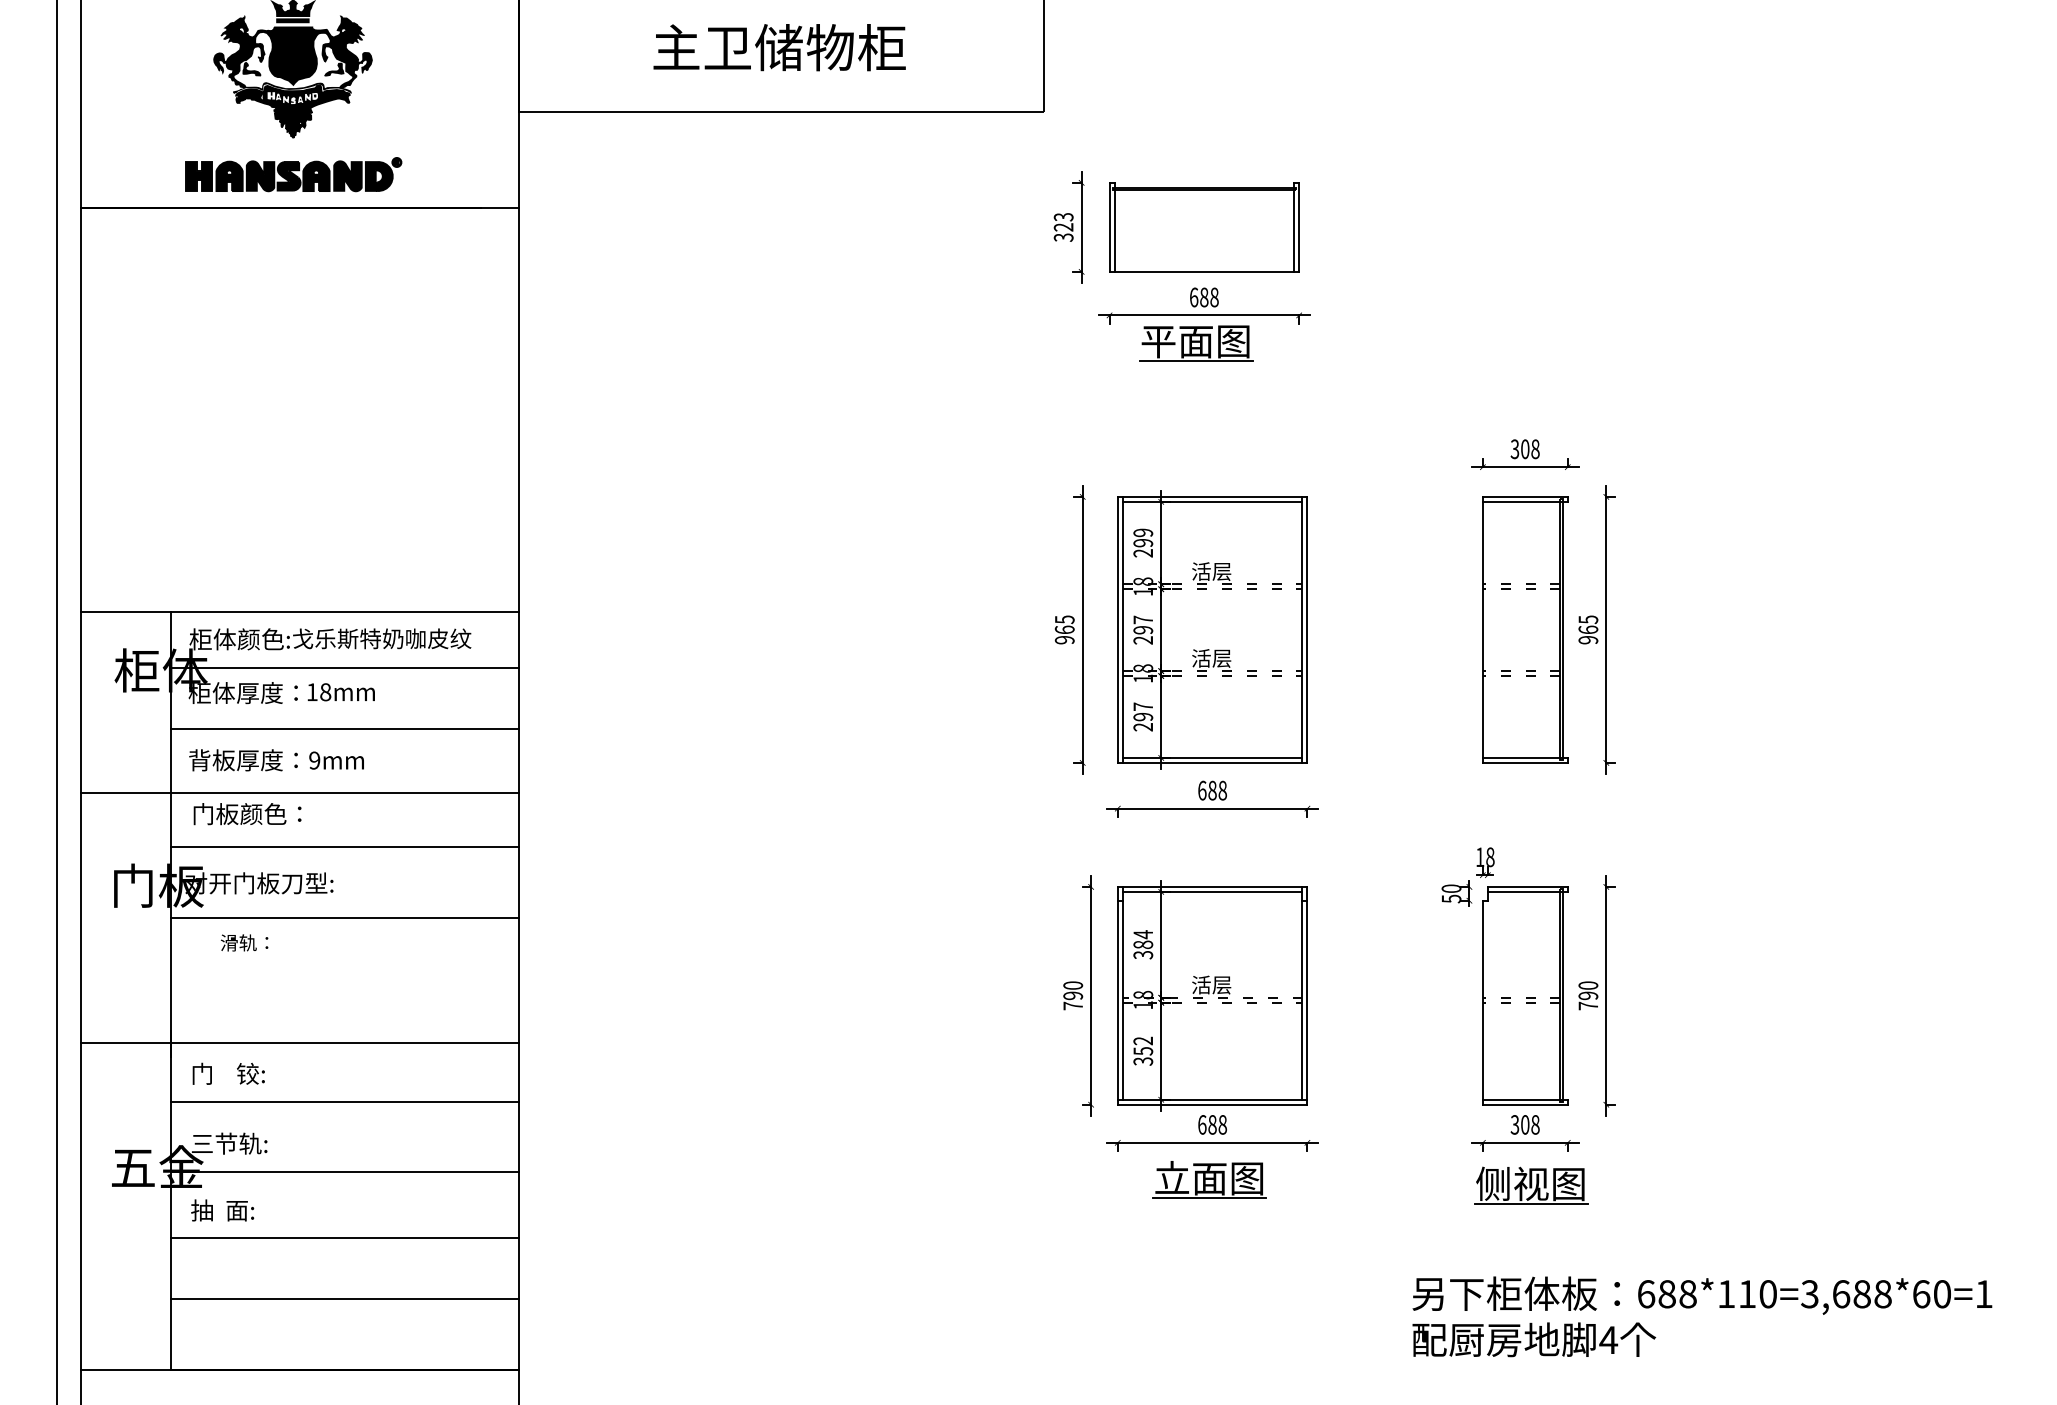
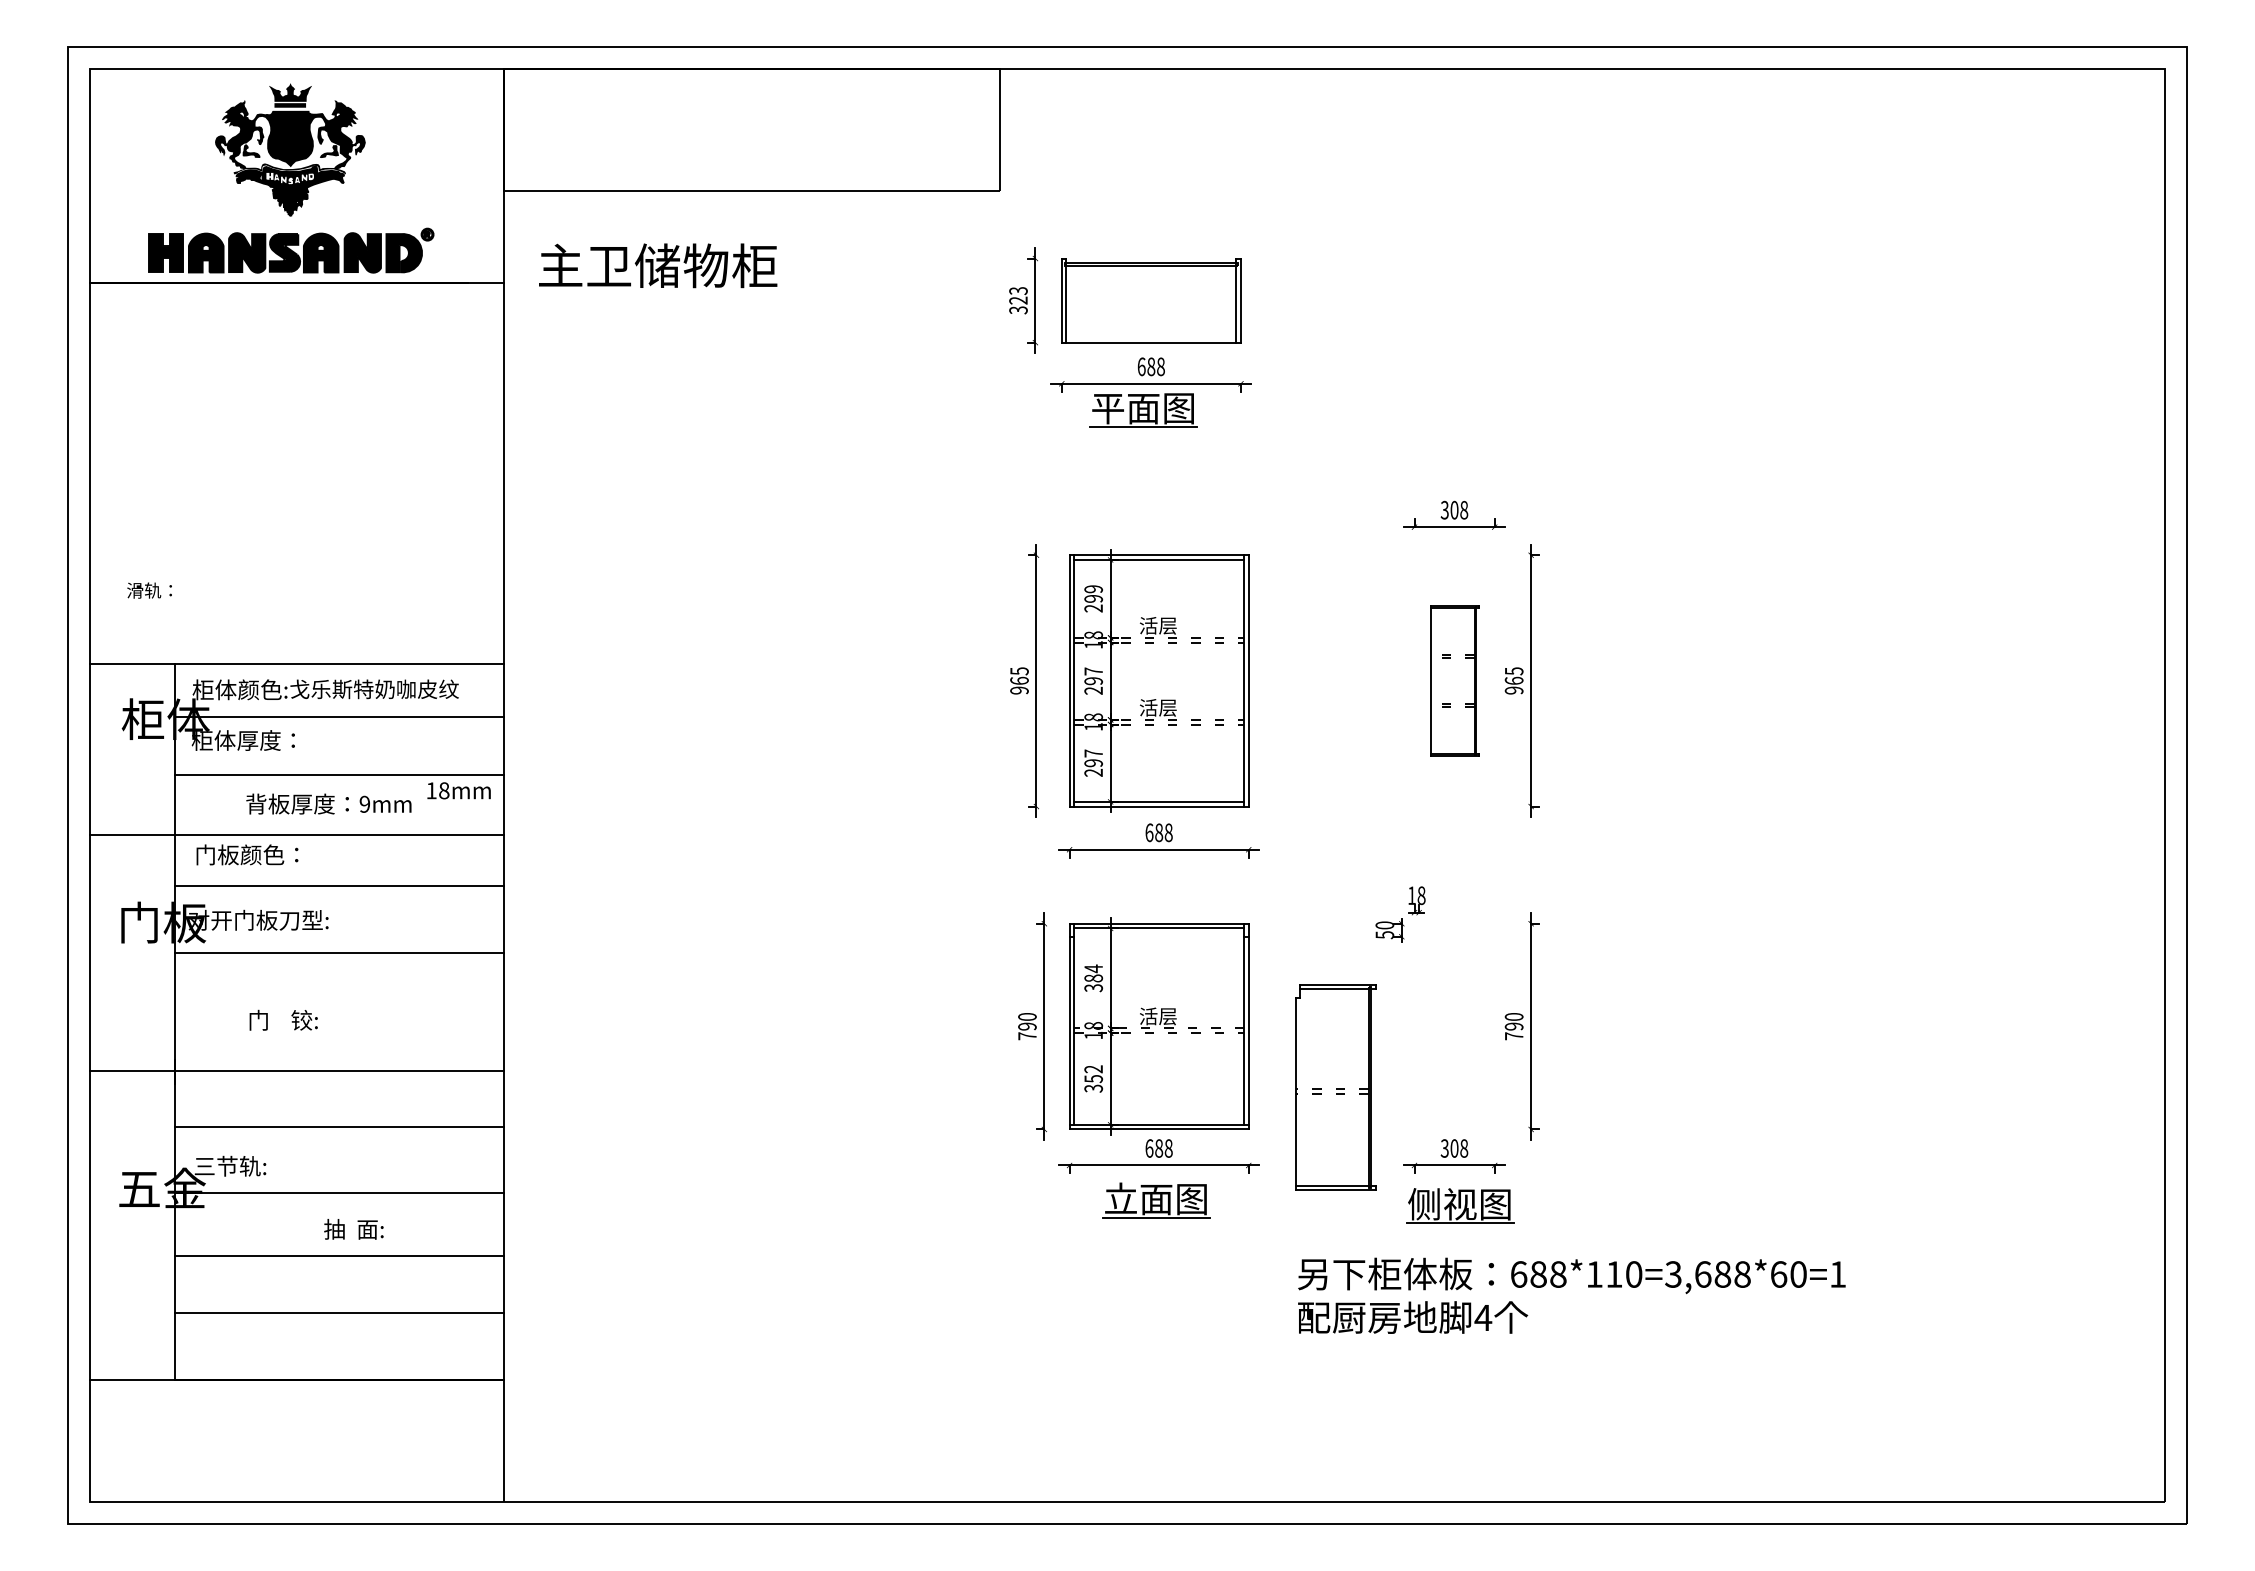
text: (780, 47) -> (658, 265), moved
part: (293, 174) -> (290, 250), size x1.4
part: (1525, 629) -> (1454, 680), size x0.6
text: (340, 691) -> (458, 790), moved
text: (276, 759) -> (328, 803), moved
text: (244, 942) -> (149, 590), moved
part: (1525, 995) -> (1335, 1087), moved
text: (228, 1072) -> (283, 1019), moved
text: (222, 1210) -> (353, 1229), moved
text: (1701, 1316) -> (1571, 1295), moved

